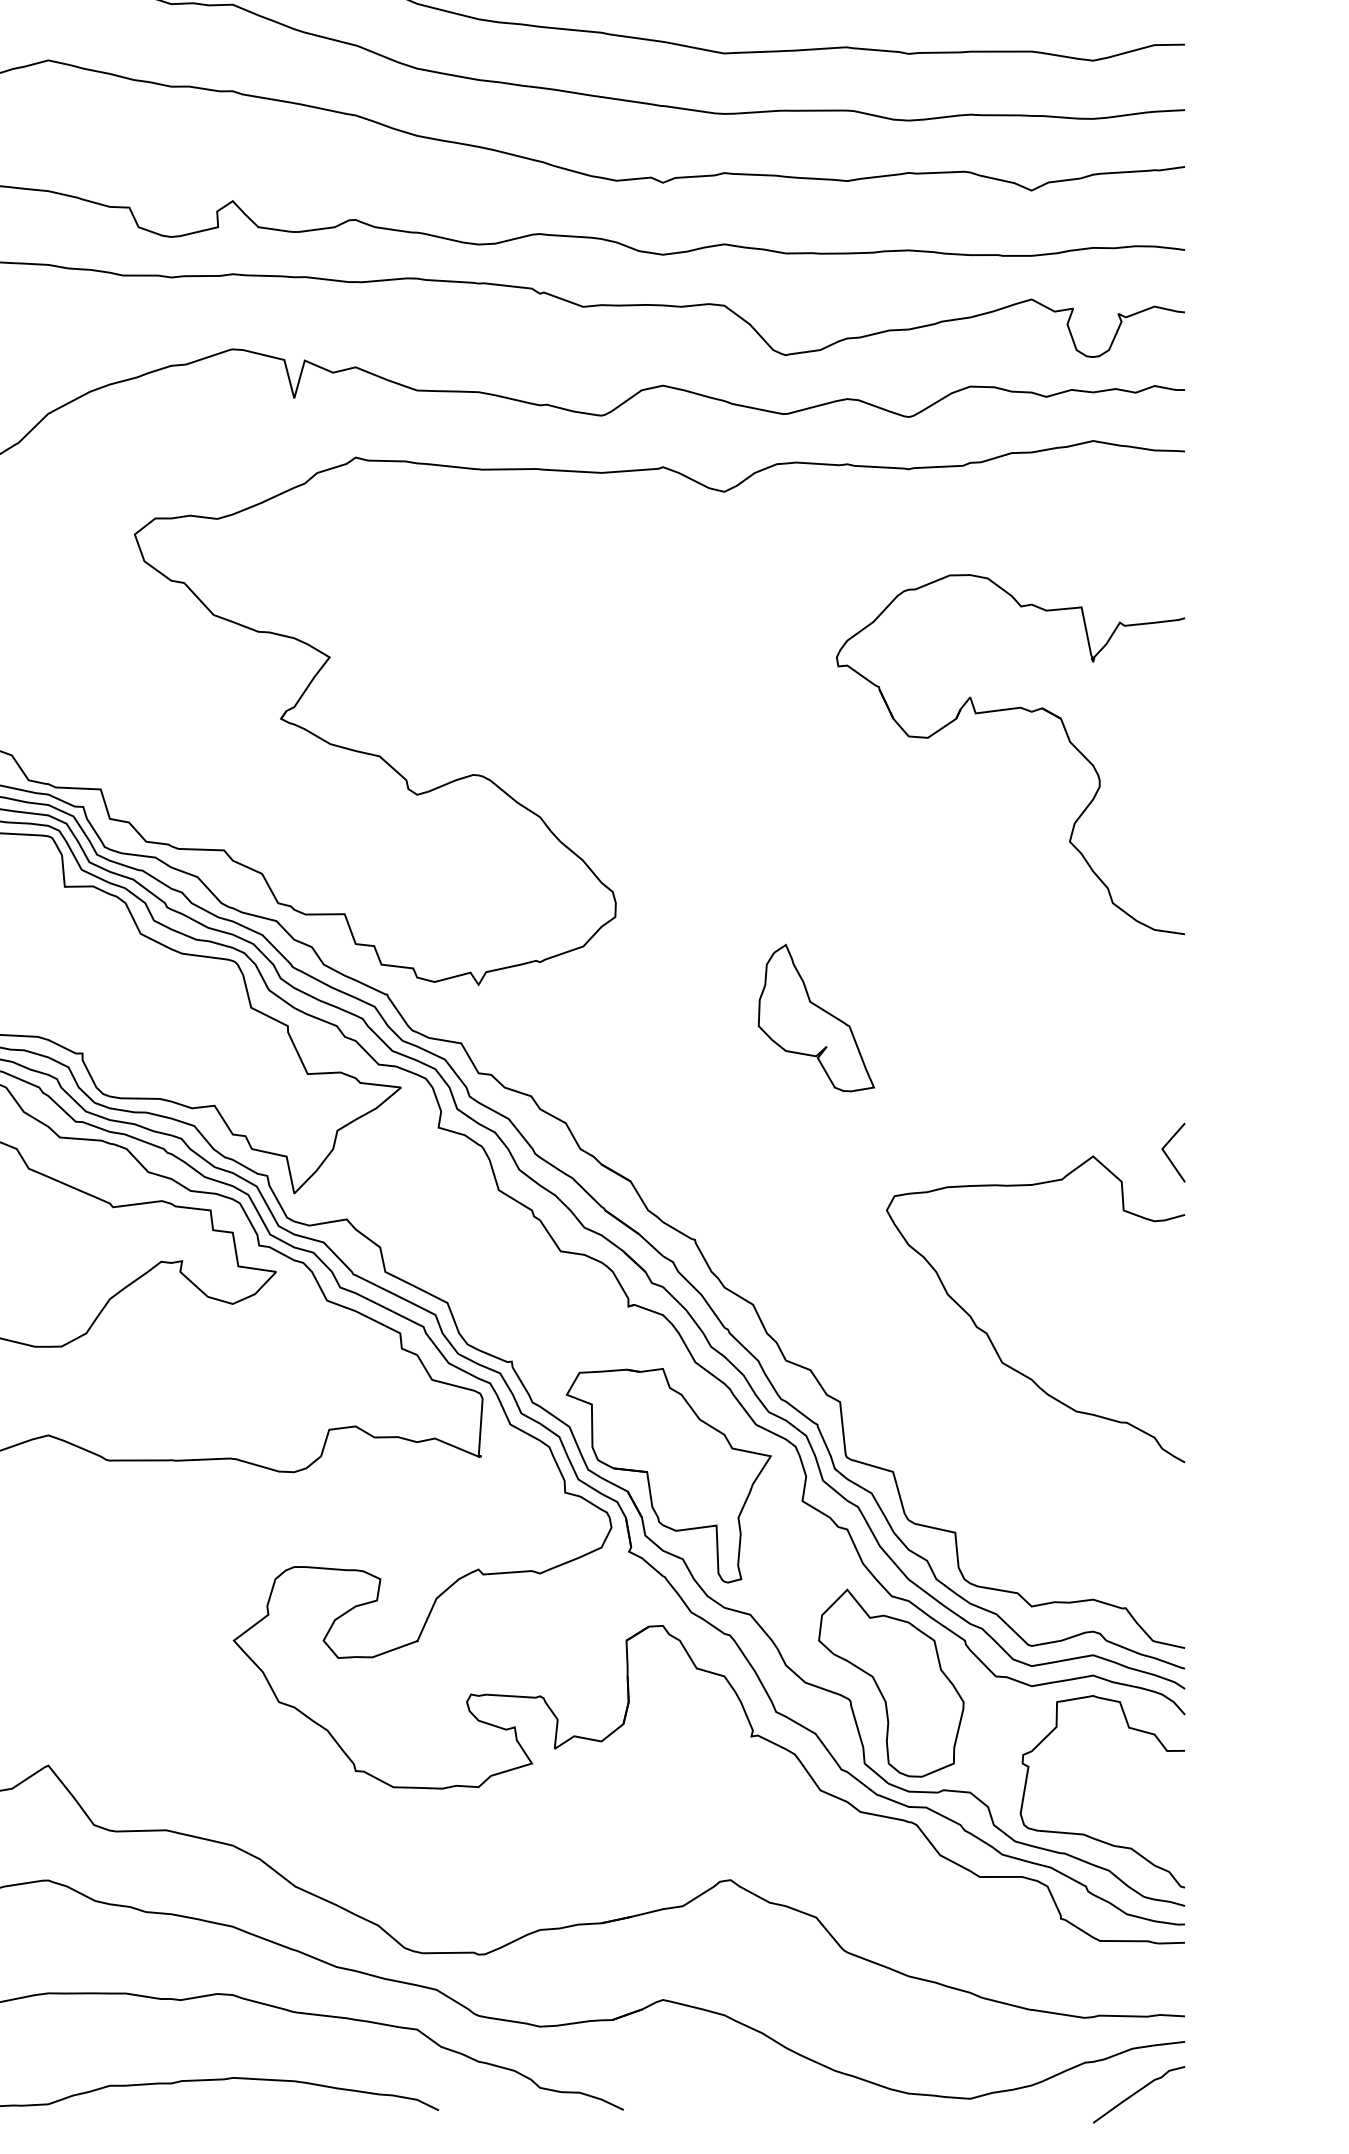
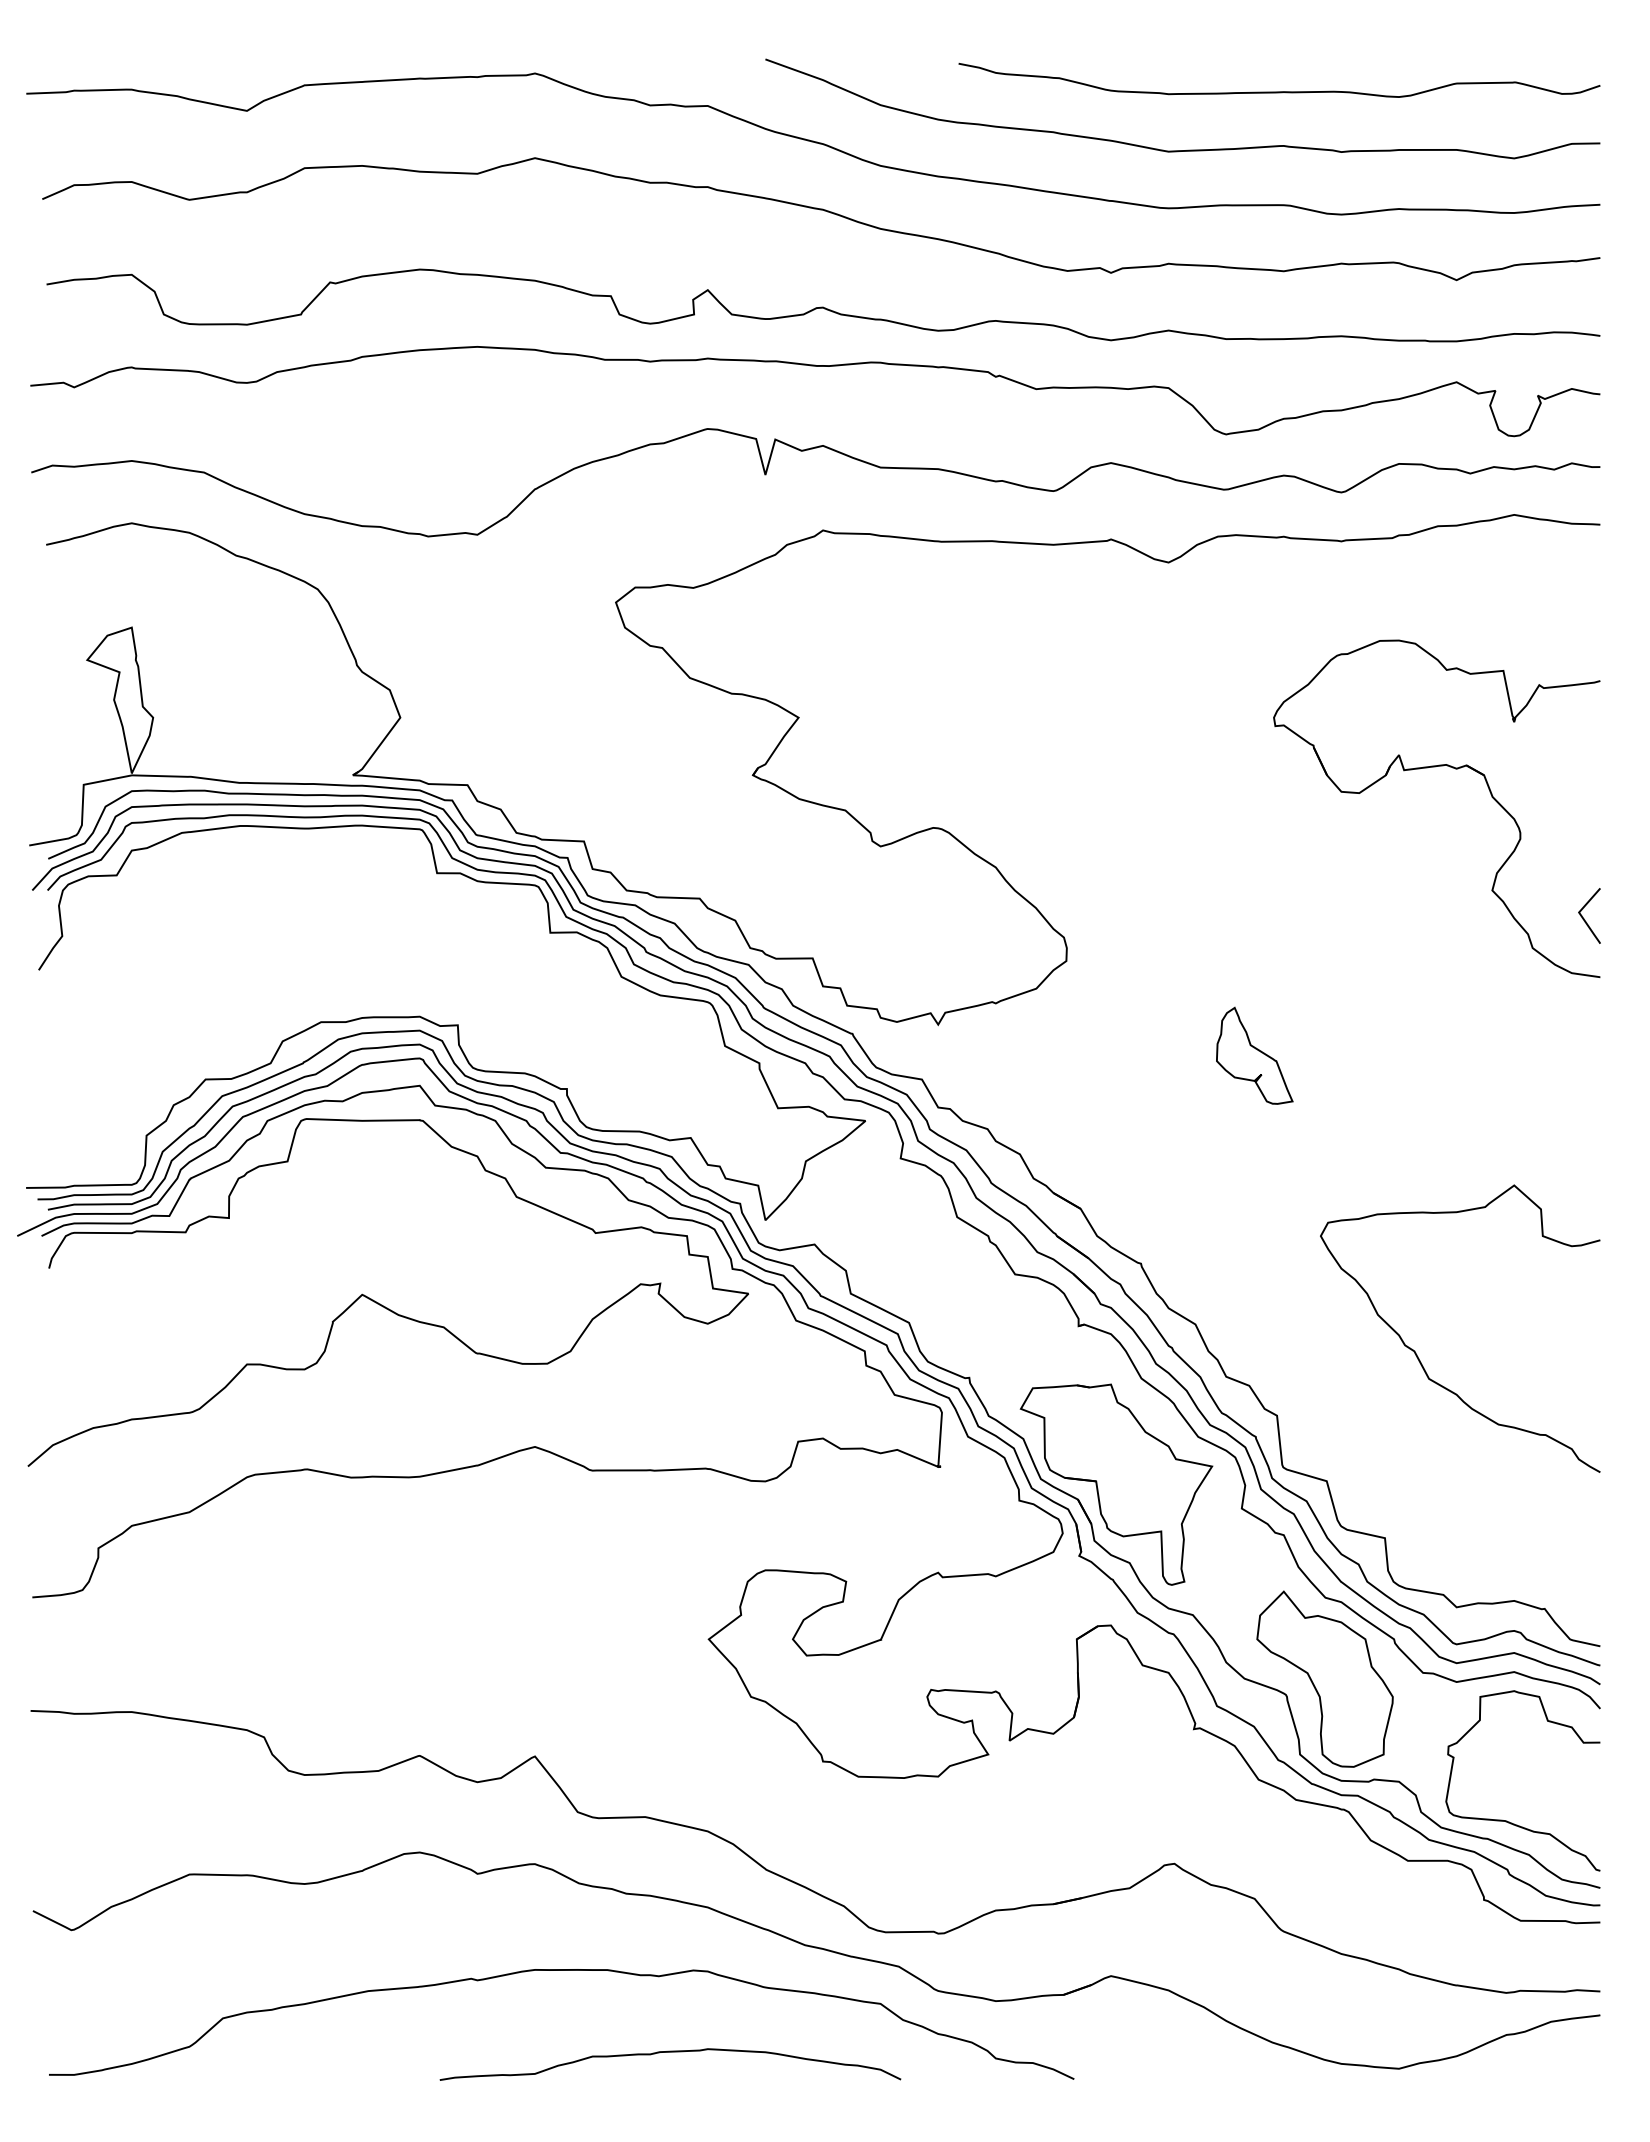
part: (816, 1017) -> (1254, 1055), size x0.7
line: (1168, 1155) -> (1584, 918), moved
curve: (1139, 2092) -> (1557, 2062), removed

